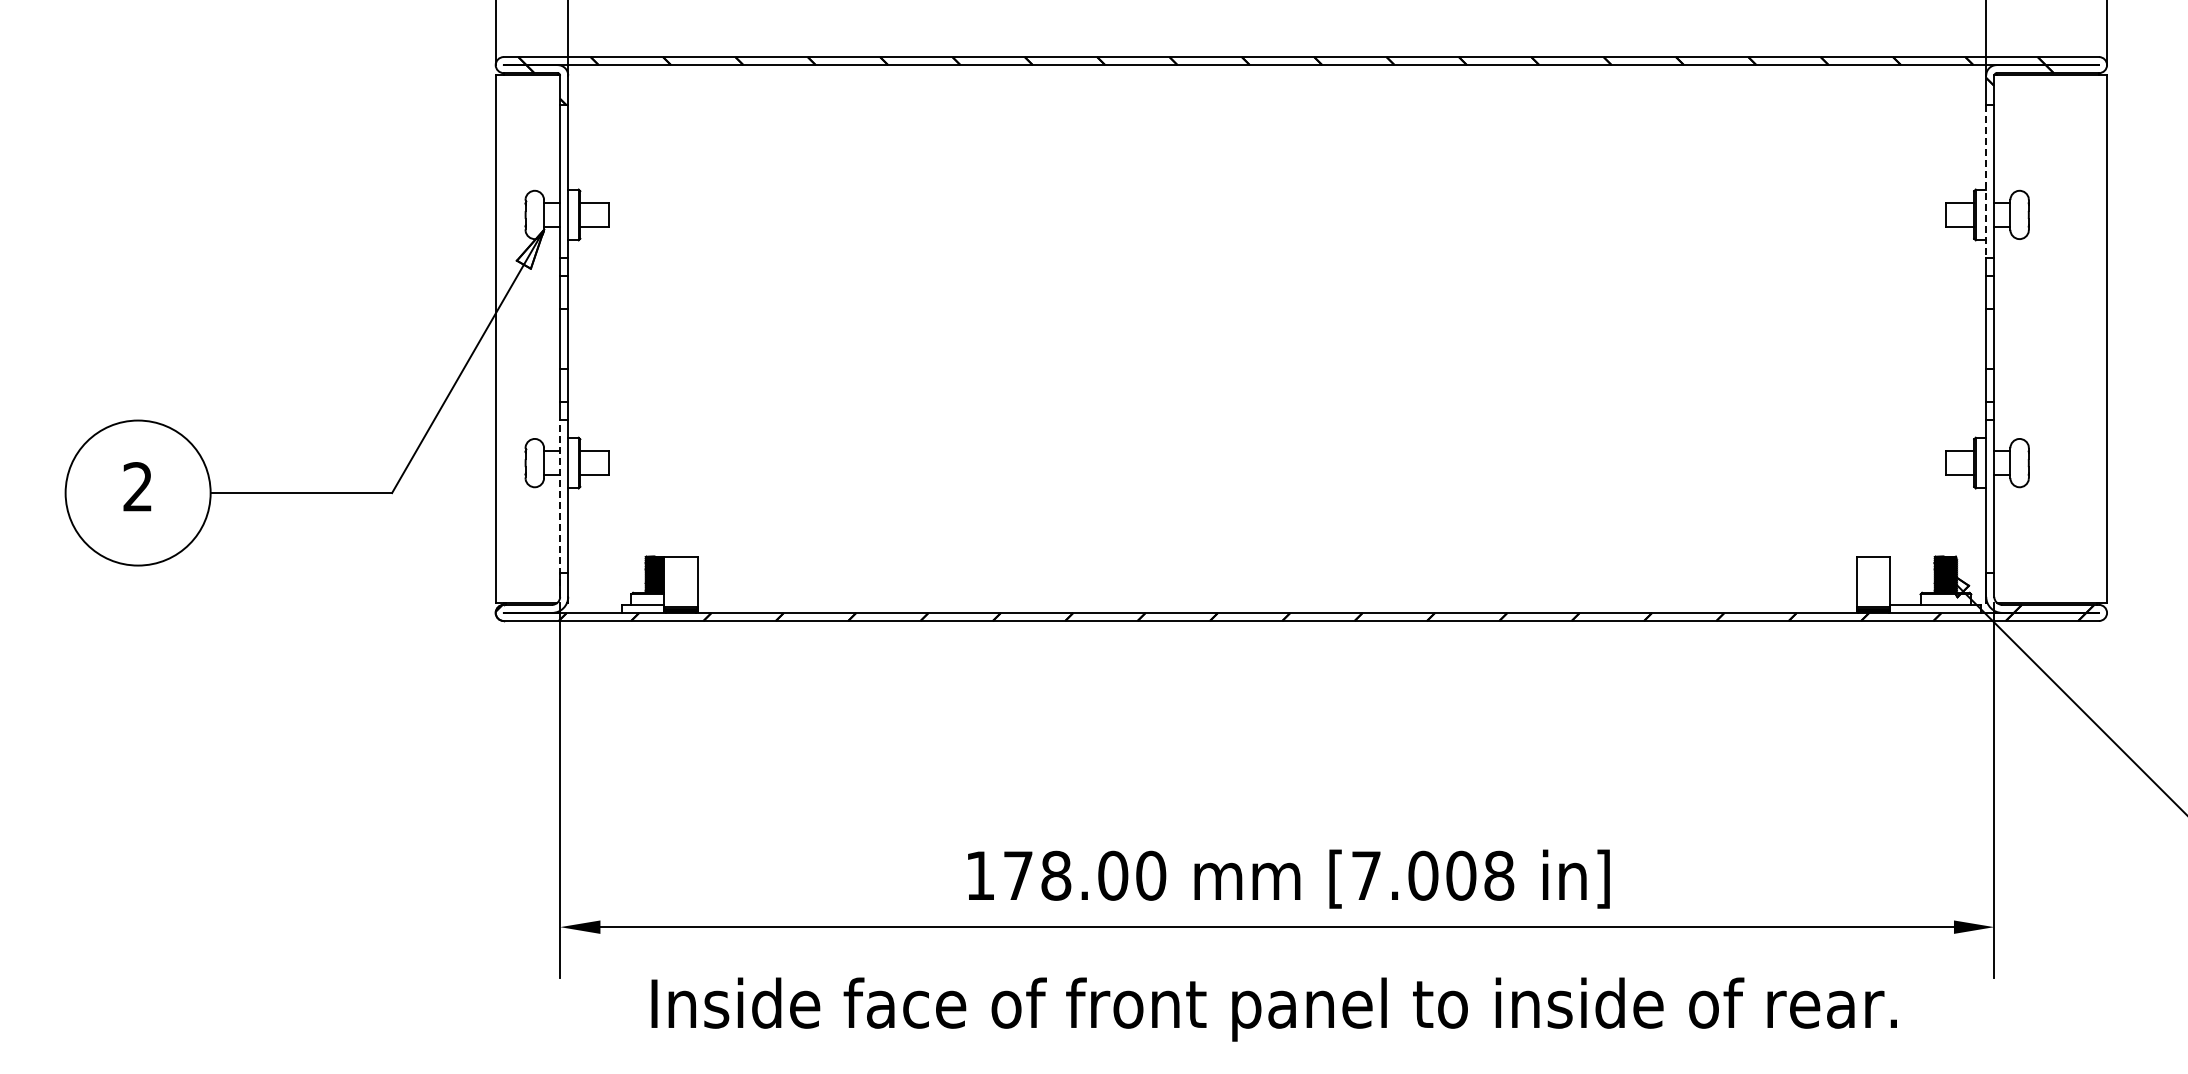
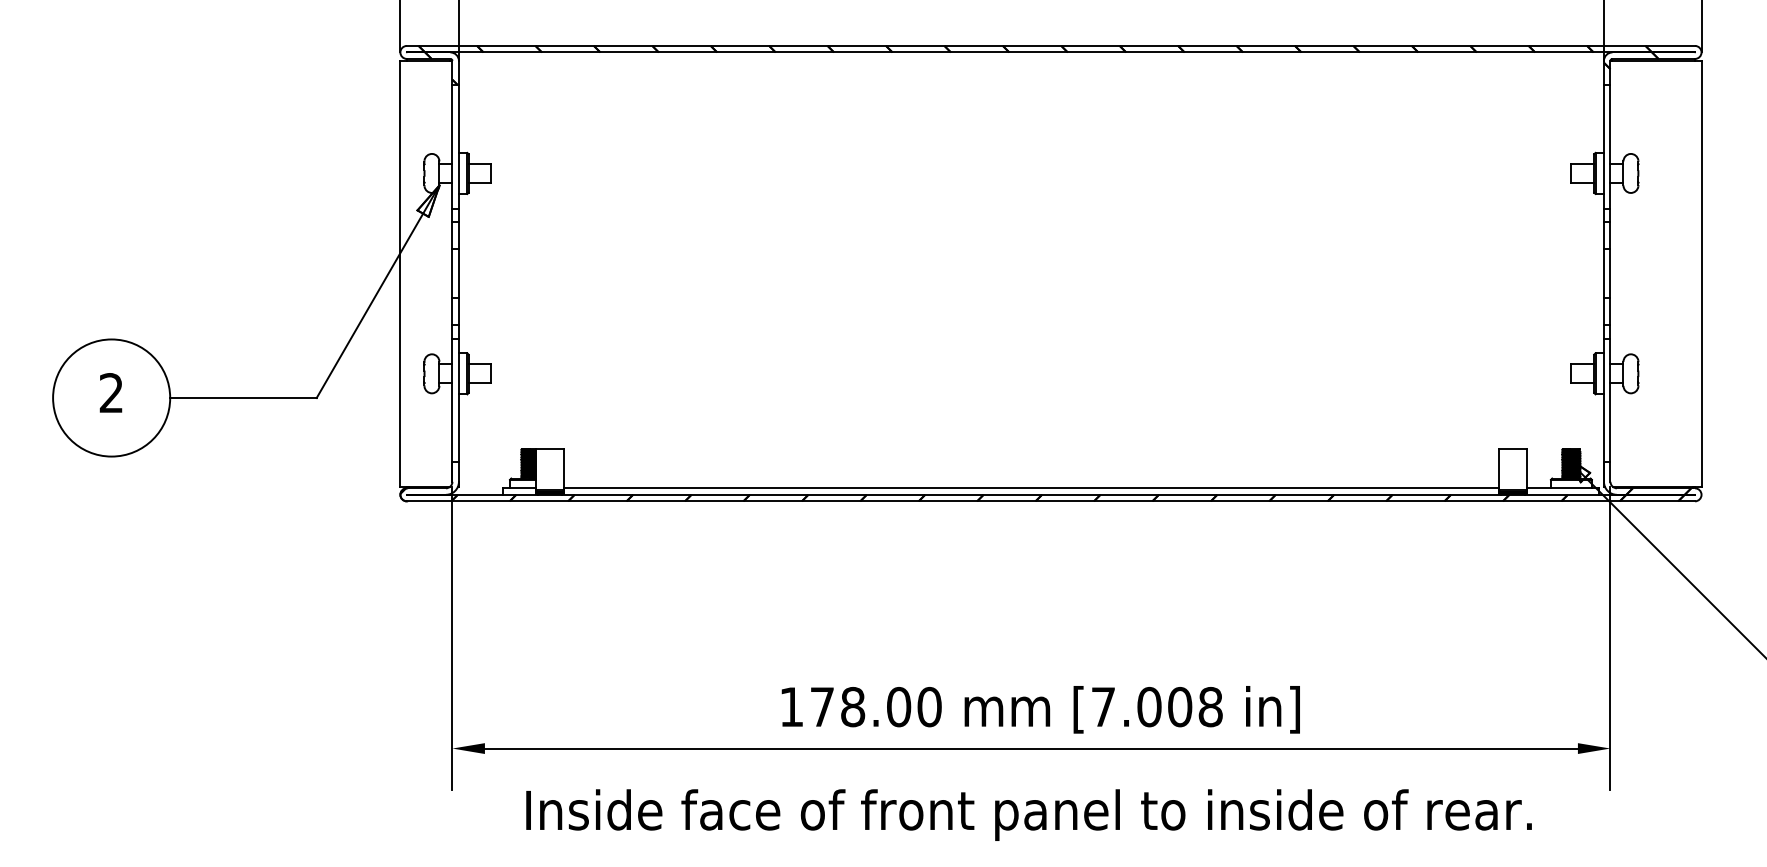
line: (1986, 181) -> (1604, 146), dashed -> solid
line: (560, 508) -> (452, 410), dashed -> solid
line: (1276, 604) -> (1030, 488), added

